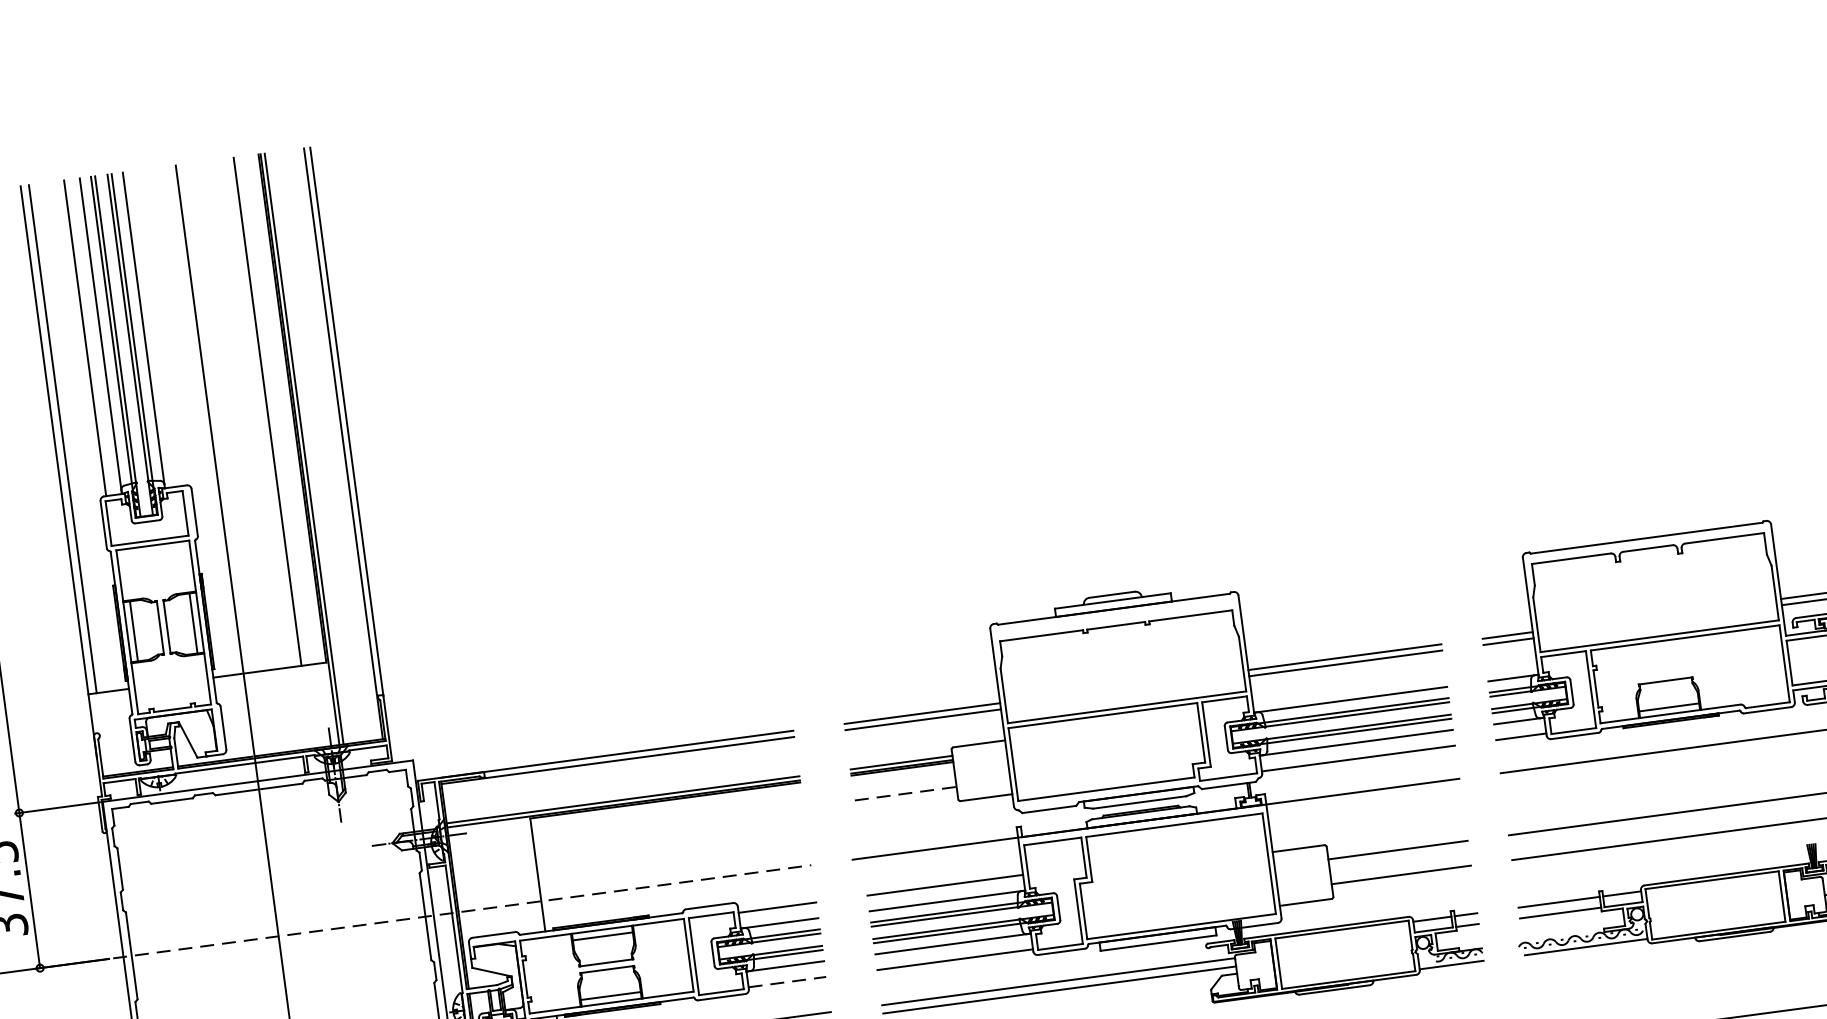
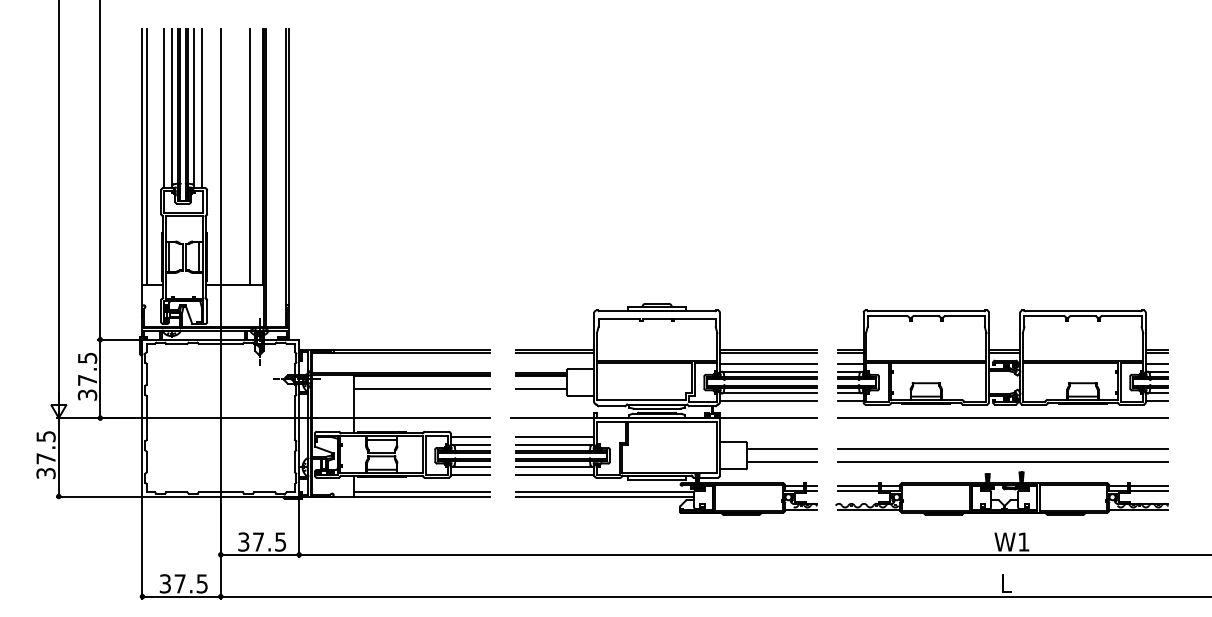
line: (160, 328) -> (202, 108), added
line: (1510, 661) -> (850, 363), added
line: (1348, 683) -> (768, 363), added
line: (905, 792) -> (541, 388), dashed -> solid
line: (667, 824) -> (421, 388), added
line: (464, 912) -> (314, 418), dashed -> solid
line: (787, 981) -> (470, 474), dashed -> solid

